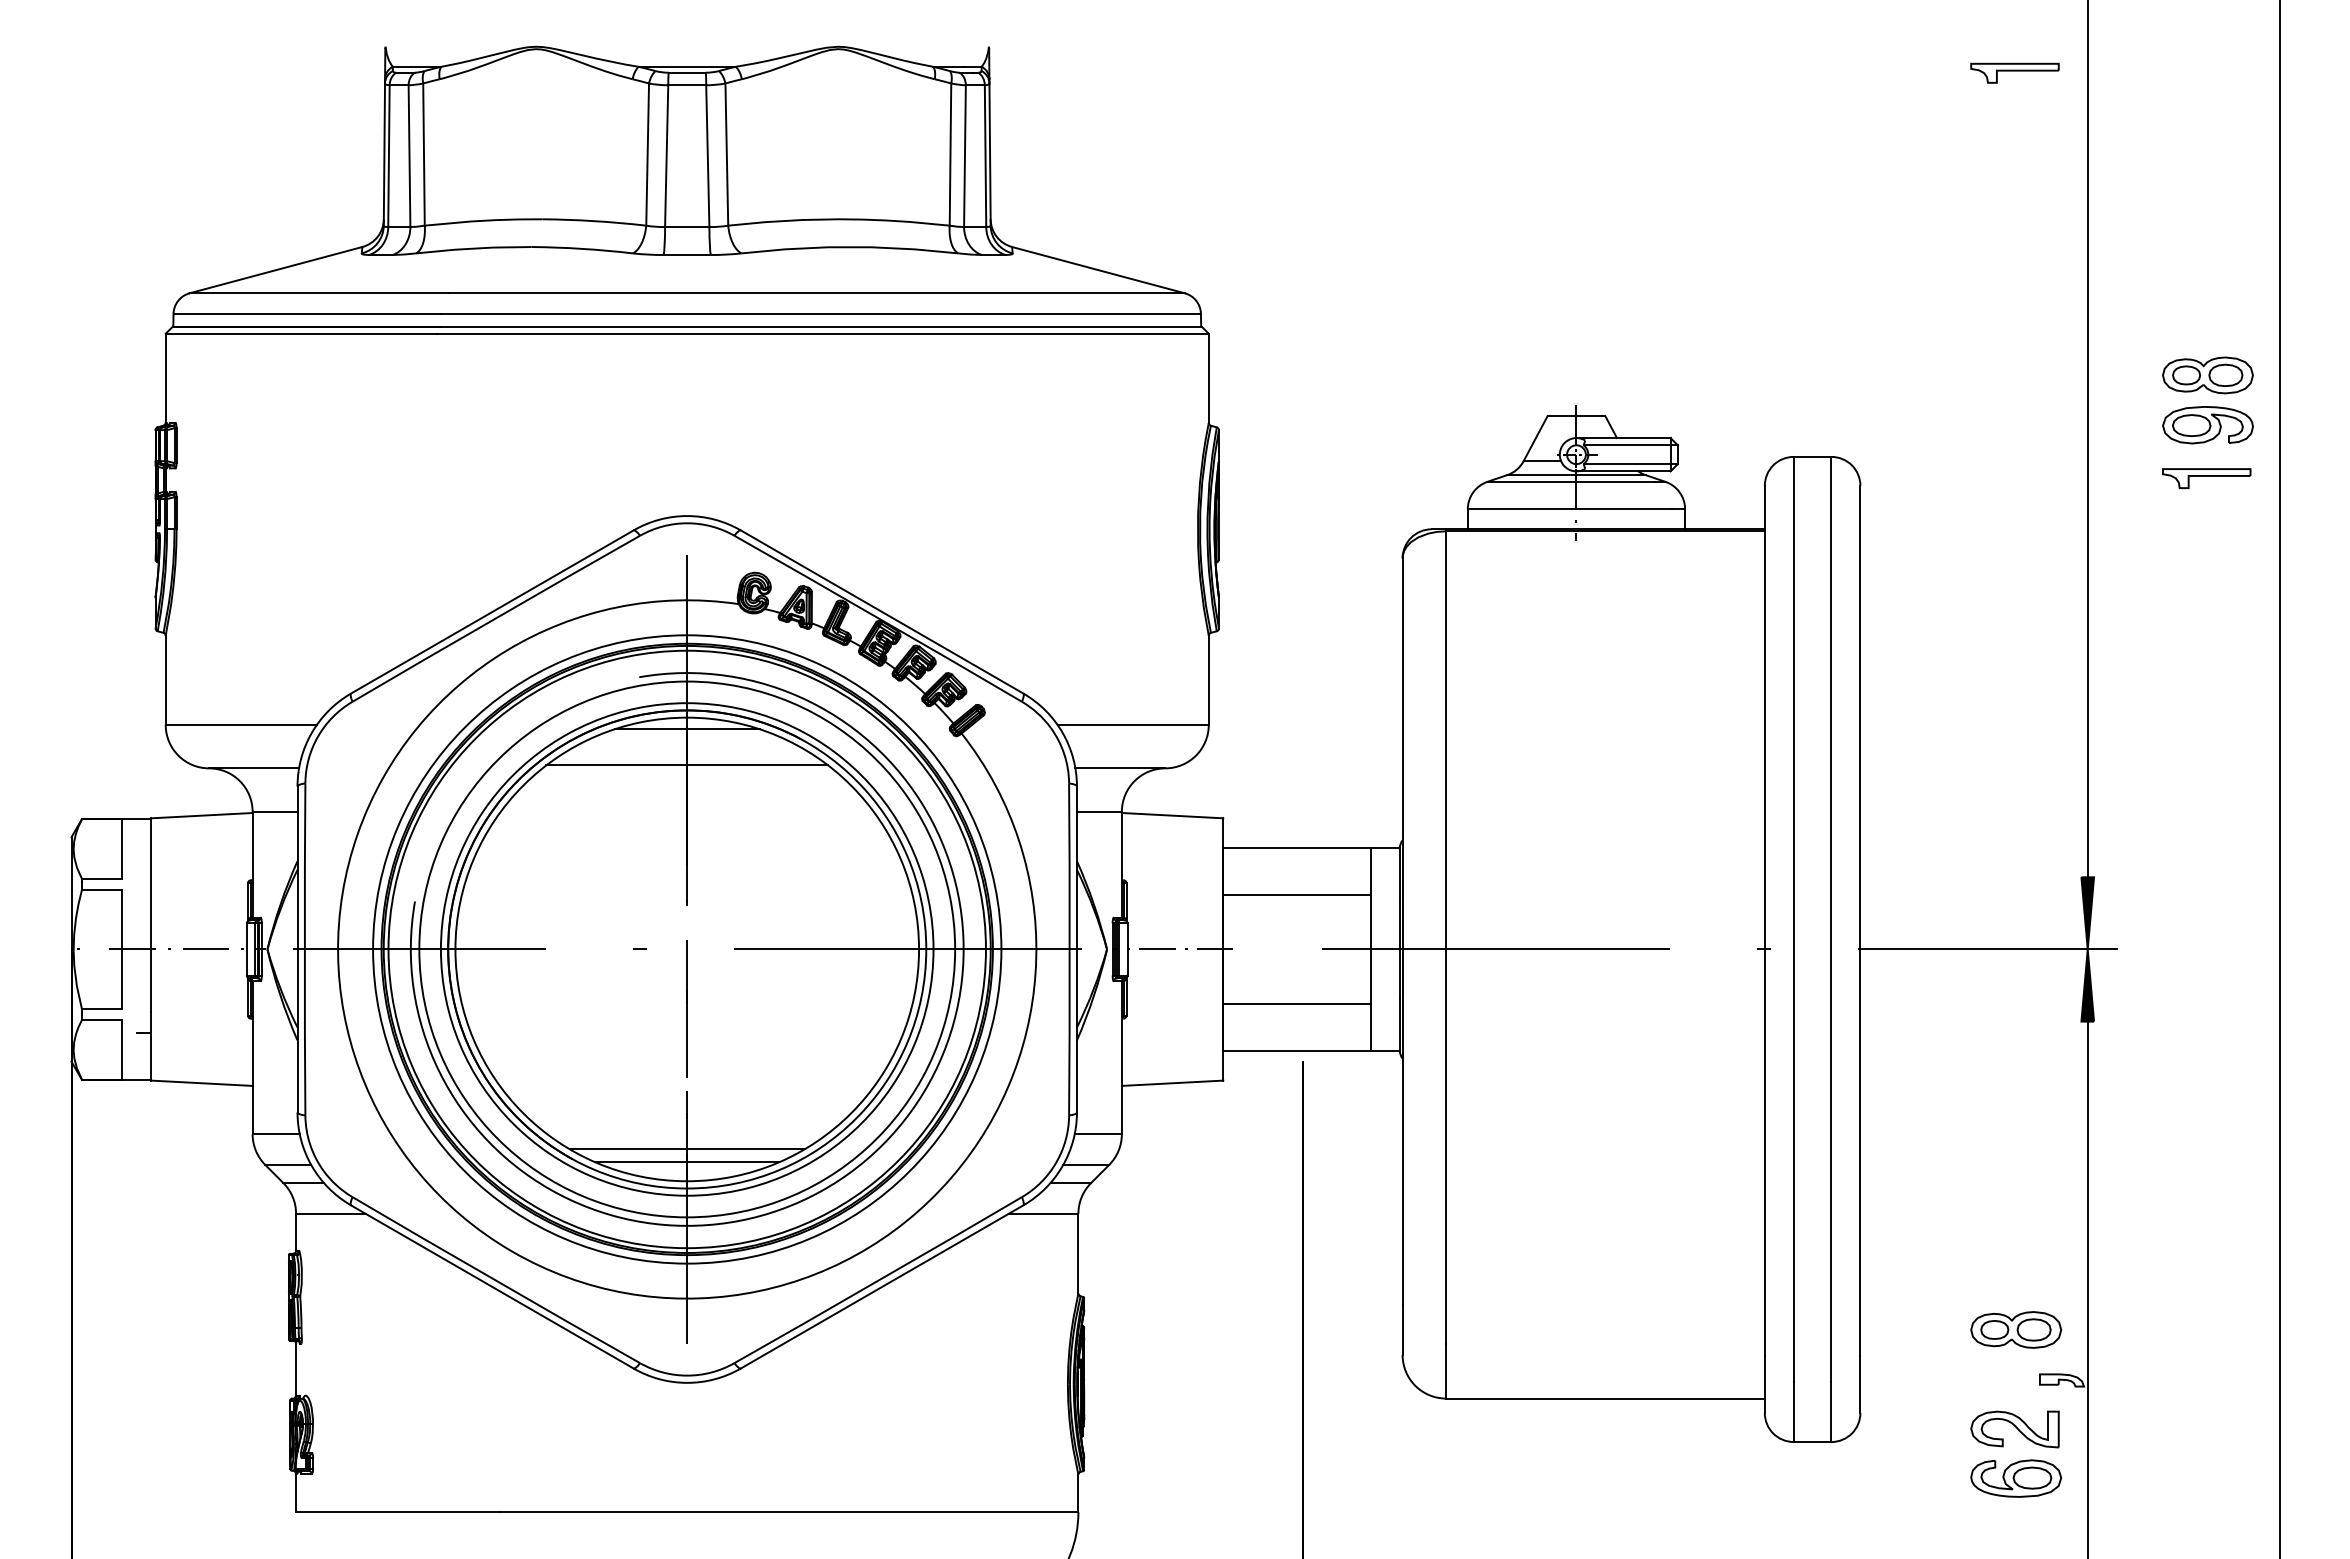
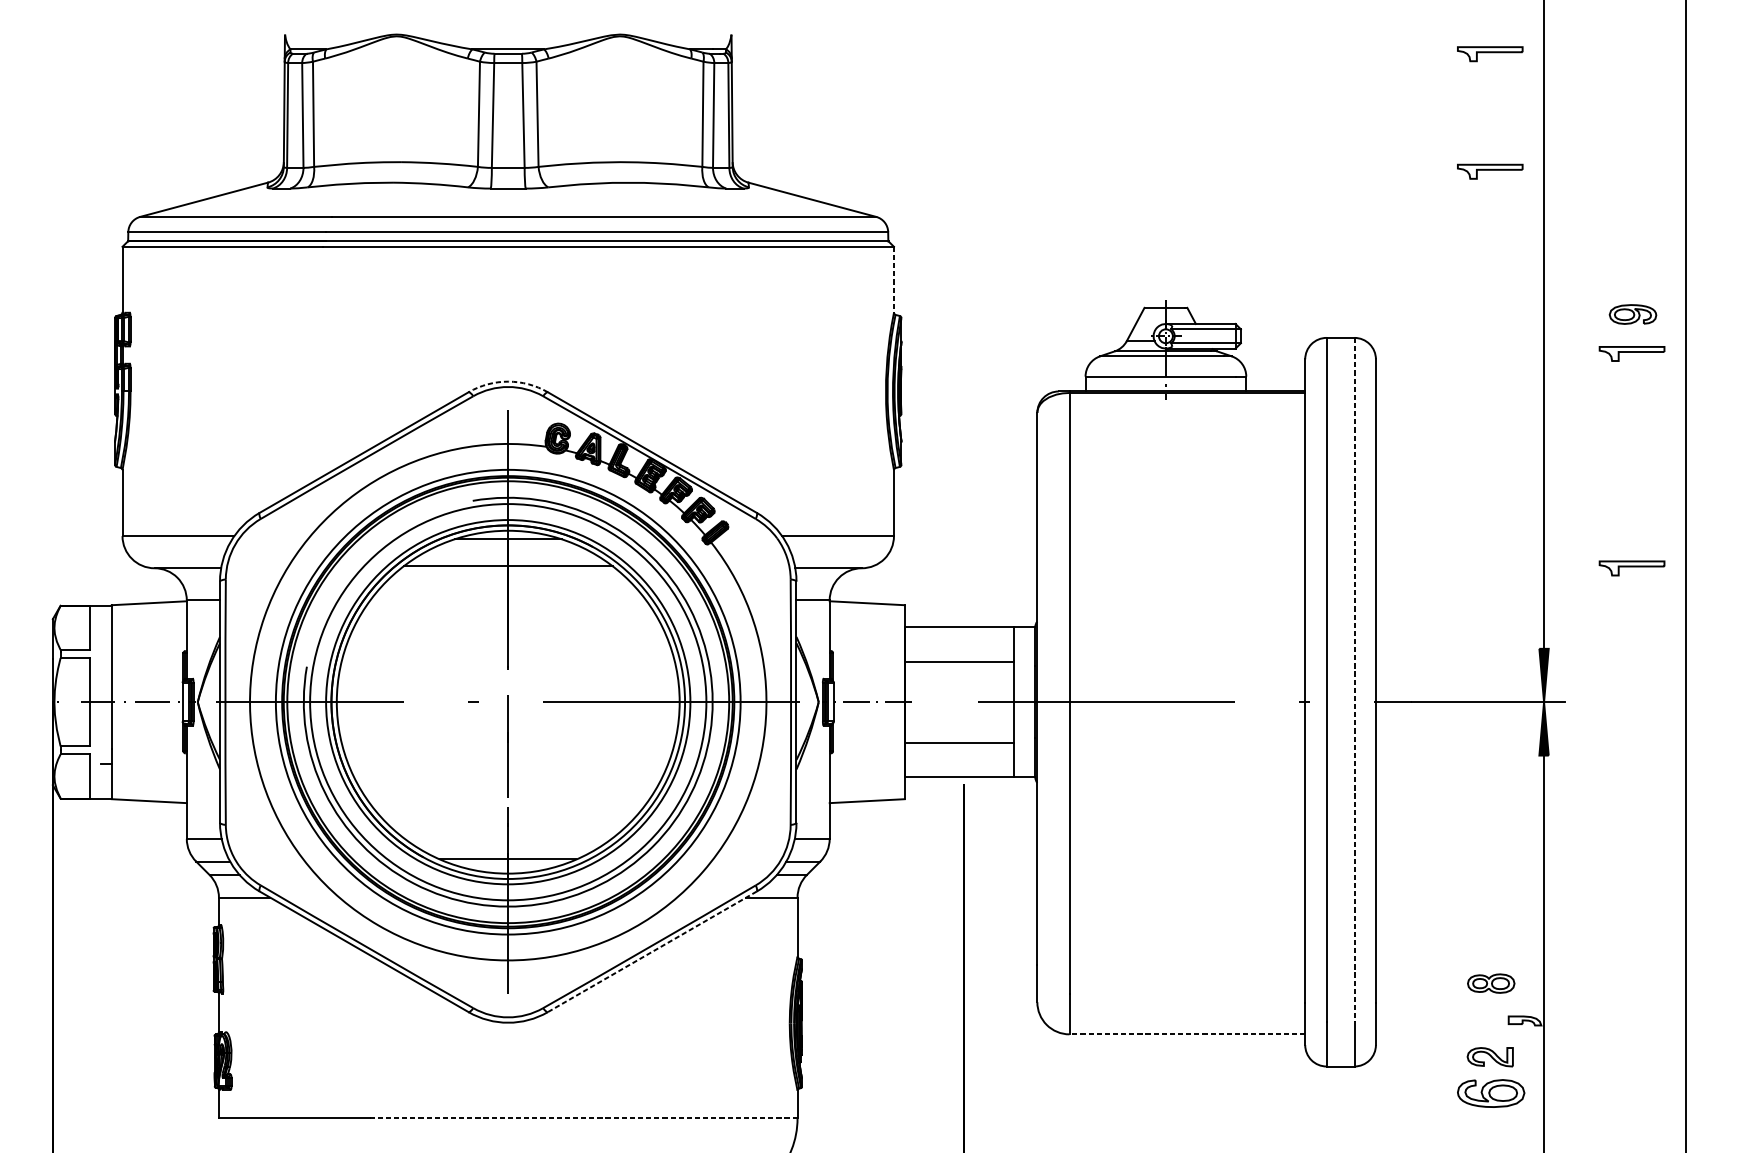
part: (2014, 231) -> (1489, 171), added
part: (2207, 375) -> (1632, 277), removed
line: (1208, 378) -> (893, 279), solid -> dashed
part: (2207, 425) -> (1632, 314), size x0.7
arc: (687, 516) -> (508, 381), solid -> dashed
part: (2206, 768) -> (1631, 568), added
line: (1831, 919) -> (1354, 680), solid -> dashed
line: (686, 1149) -> (507, 850), removed
line: (881, 1287) -> (651, 952), solid -> dashed
part: (2016, 1329) -> (1491, 983), size x0.7
line: (1604, 1398) -> (1186, 1034), solid -> dashed
part: (2014, 1429) -> (1489, 1057), size x0.7
line: (789, 1512) -> (583, 1118), solid -> dashed

